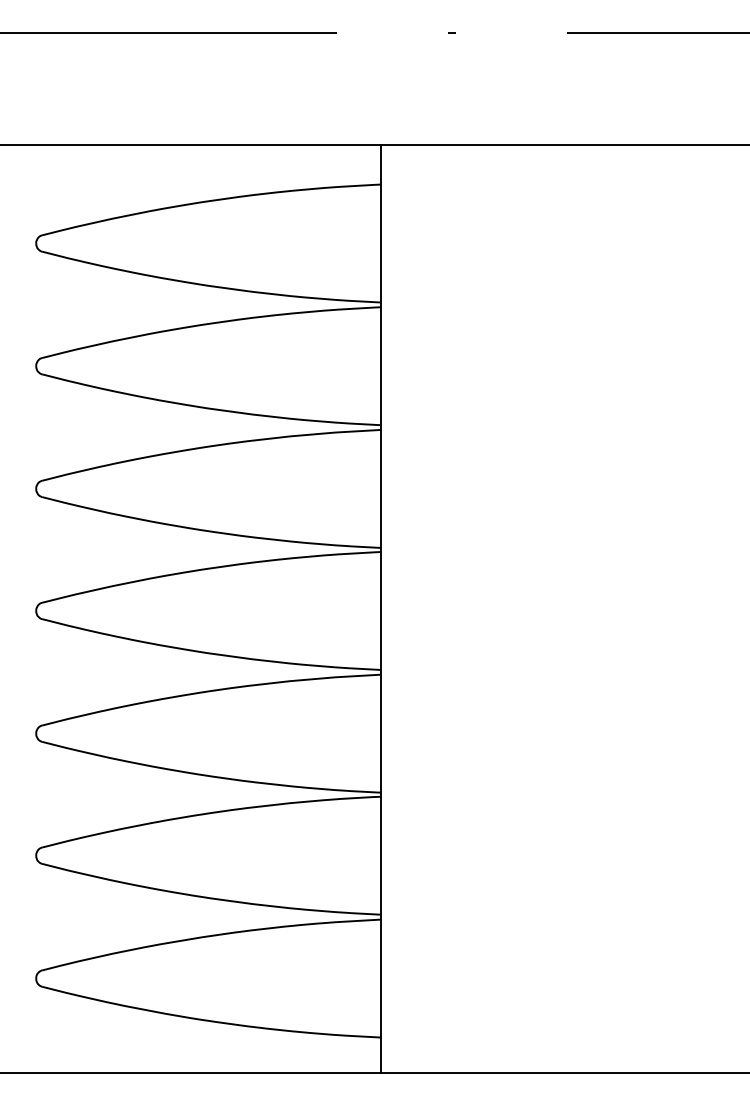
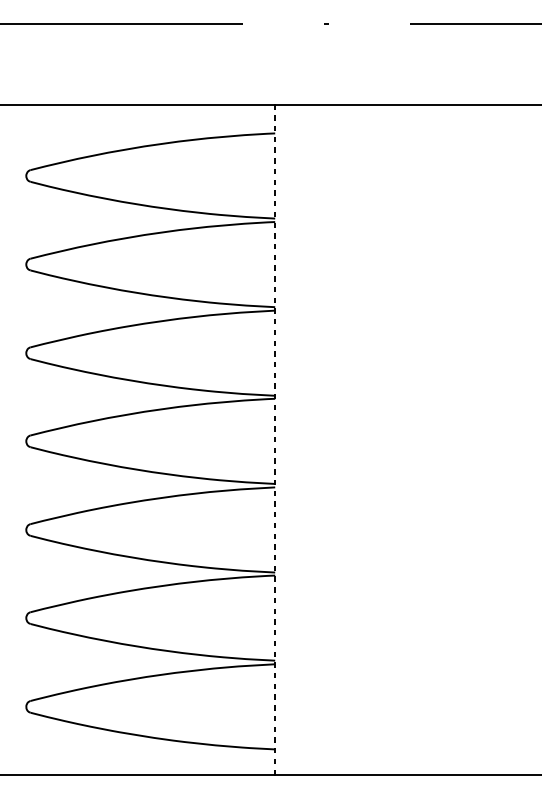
line: (380, 609) -> (274, 440), solid -> dashed

